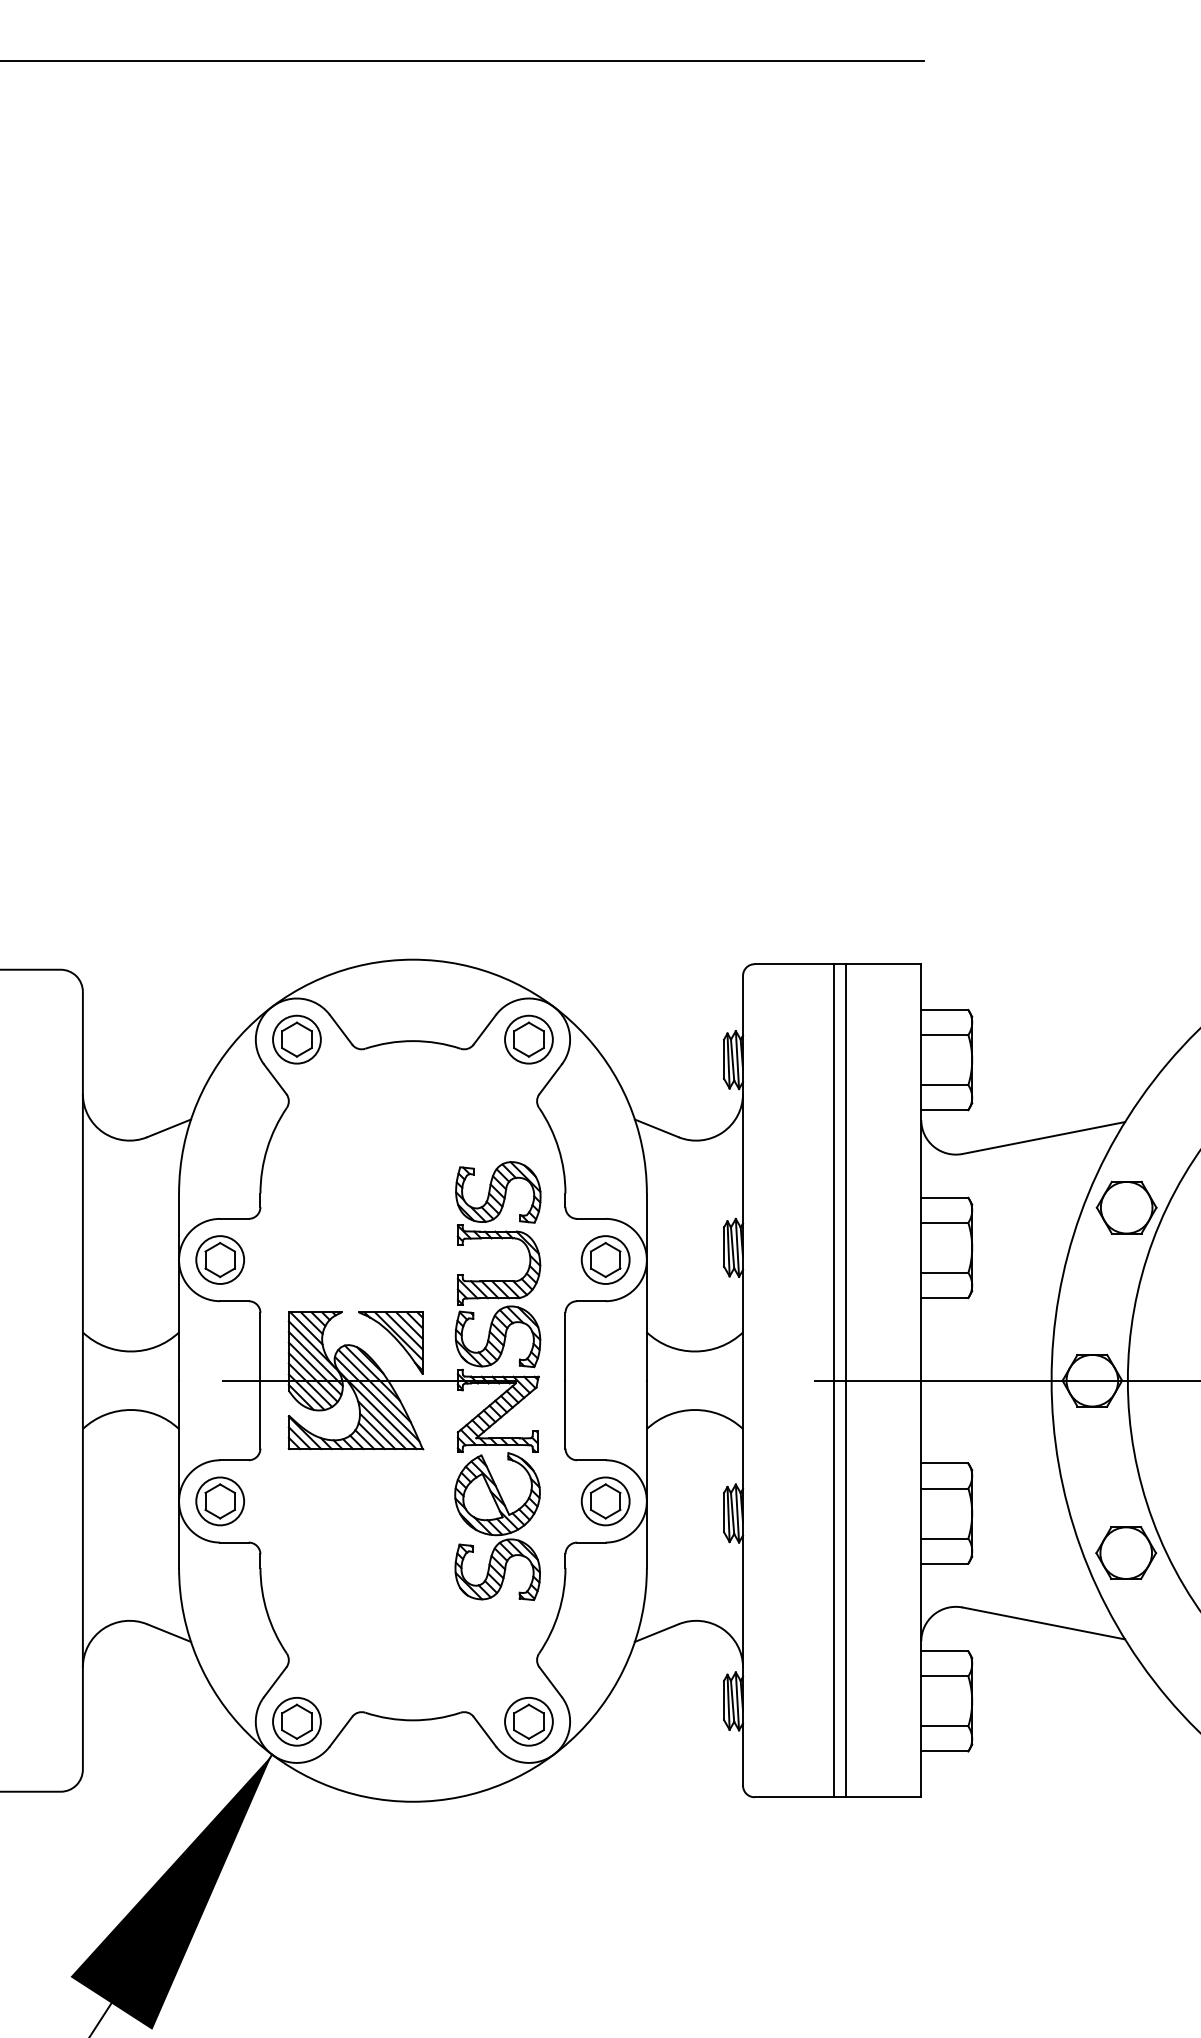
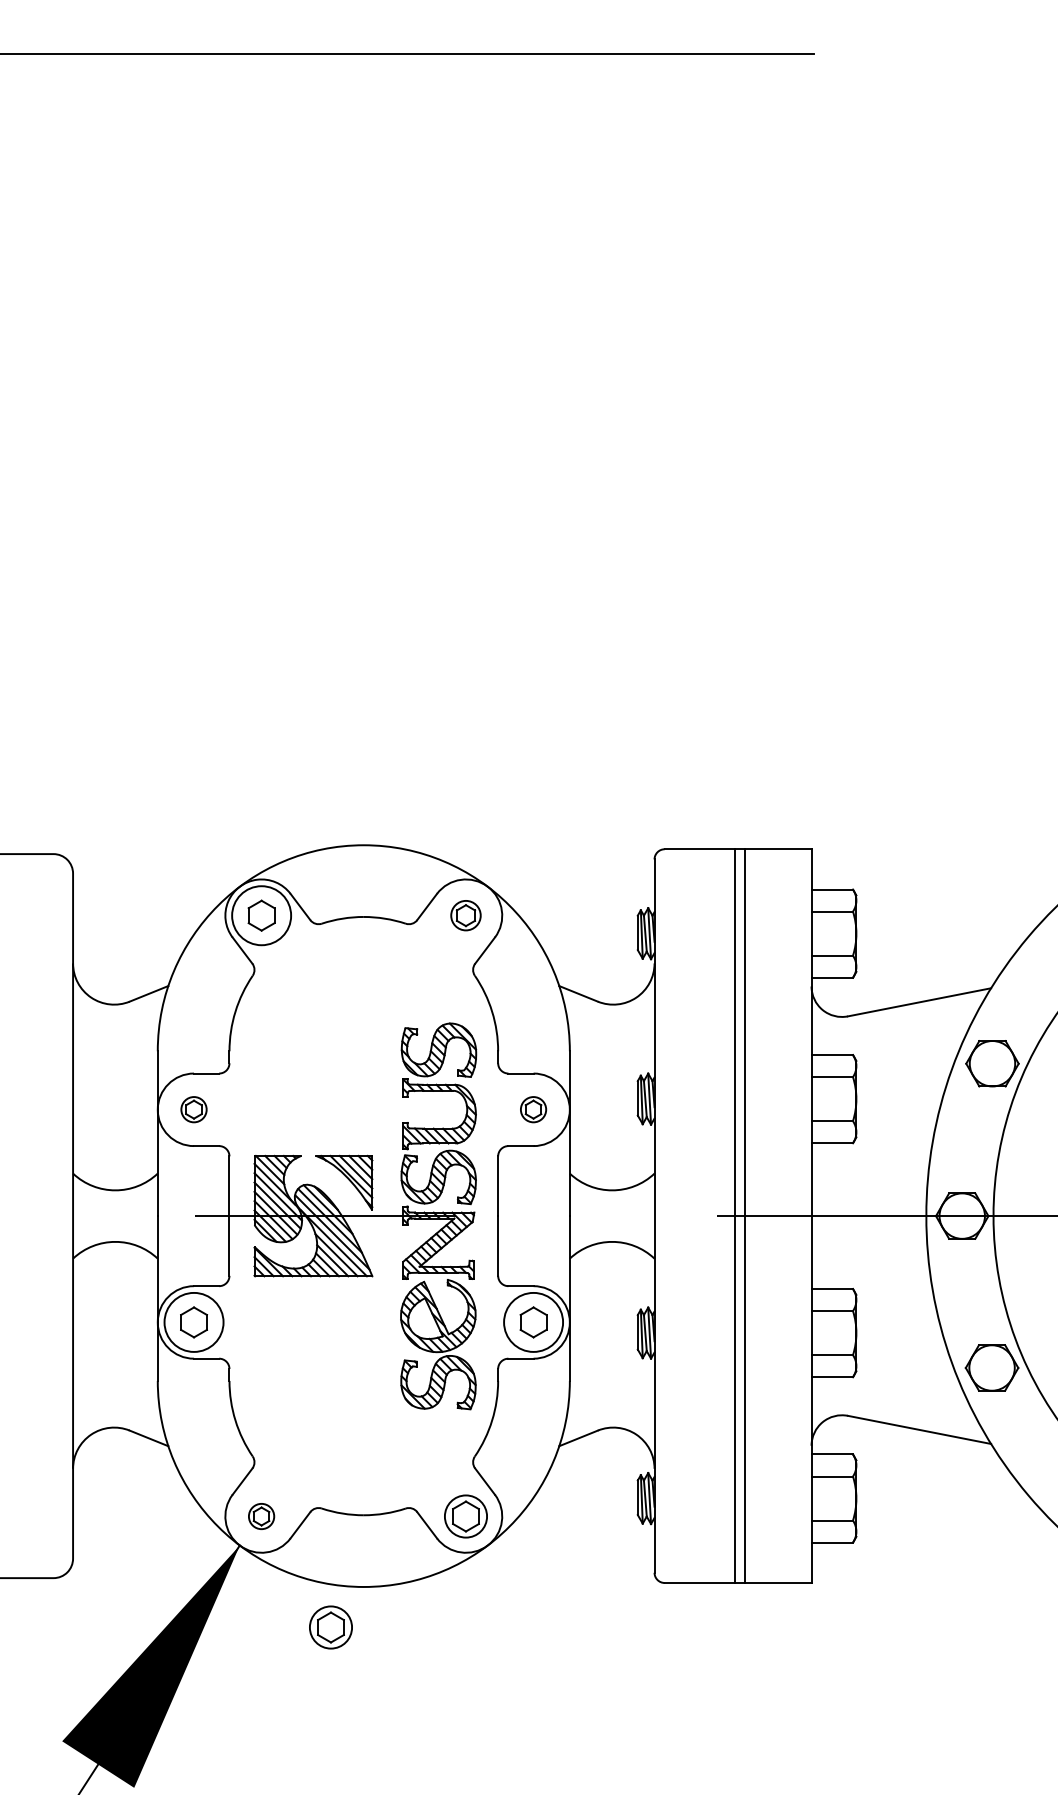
circle: (296, 1039) -> (261, 915), size x1.4
part: (528, 1039) -> (465, 915), size x0.7
part: (219, 1259) -> (193, 1109), size x0.6
part: (605, 1259) -> (533, 1109), size x0.6
circle: (219, 1501) -> (193, 1322), size x1.4
circle: (605, 1501) -> (533, 1322), size x1.4
part: (296, 1721) -> (261, 1516), size x0.6
part: (375, 1847) -> (330, 1627), added

